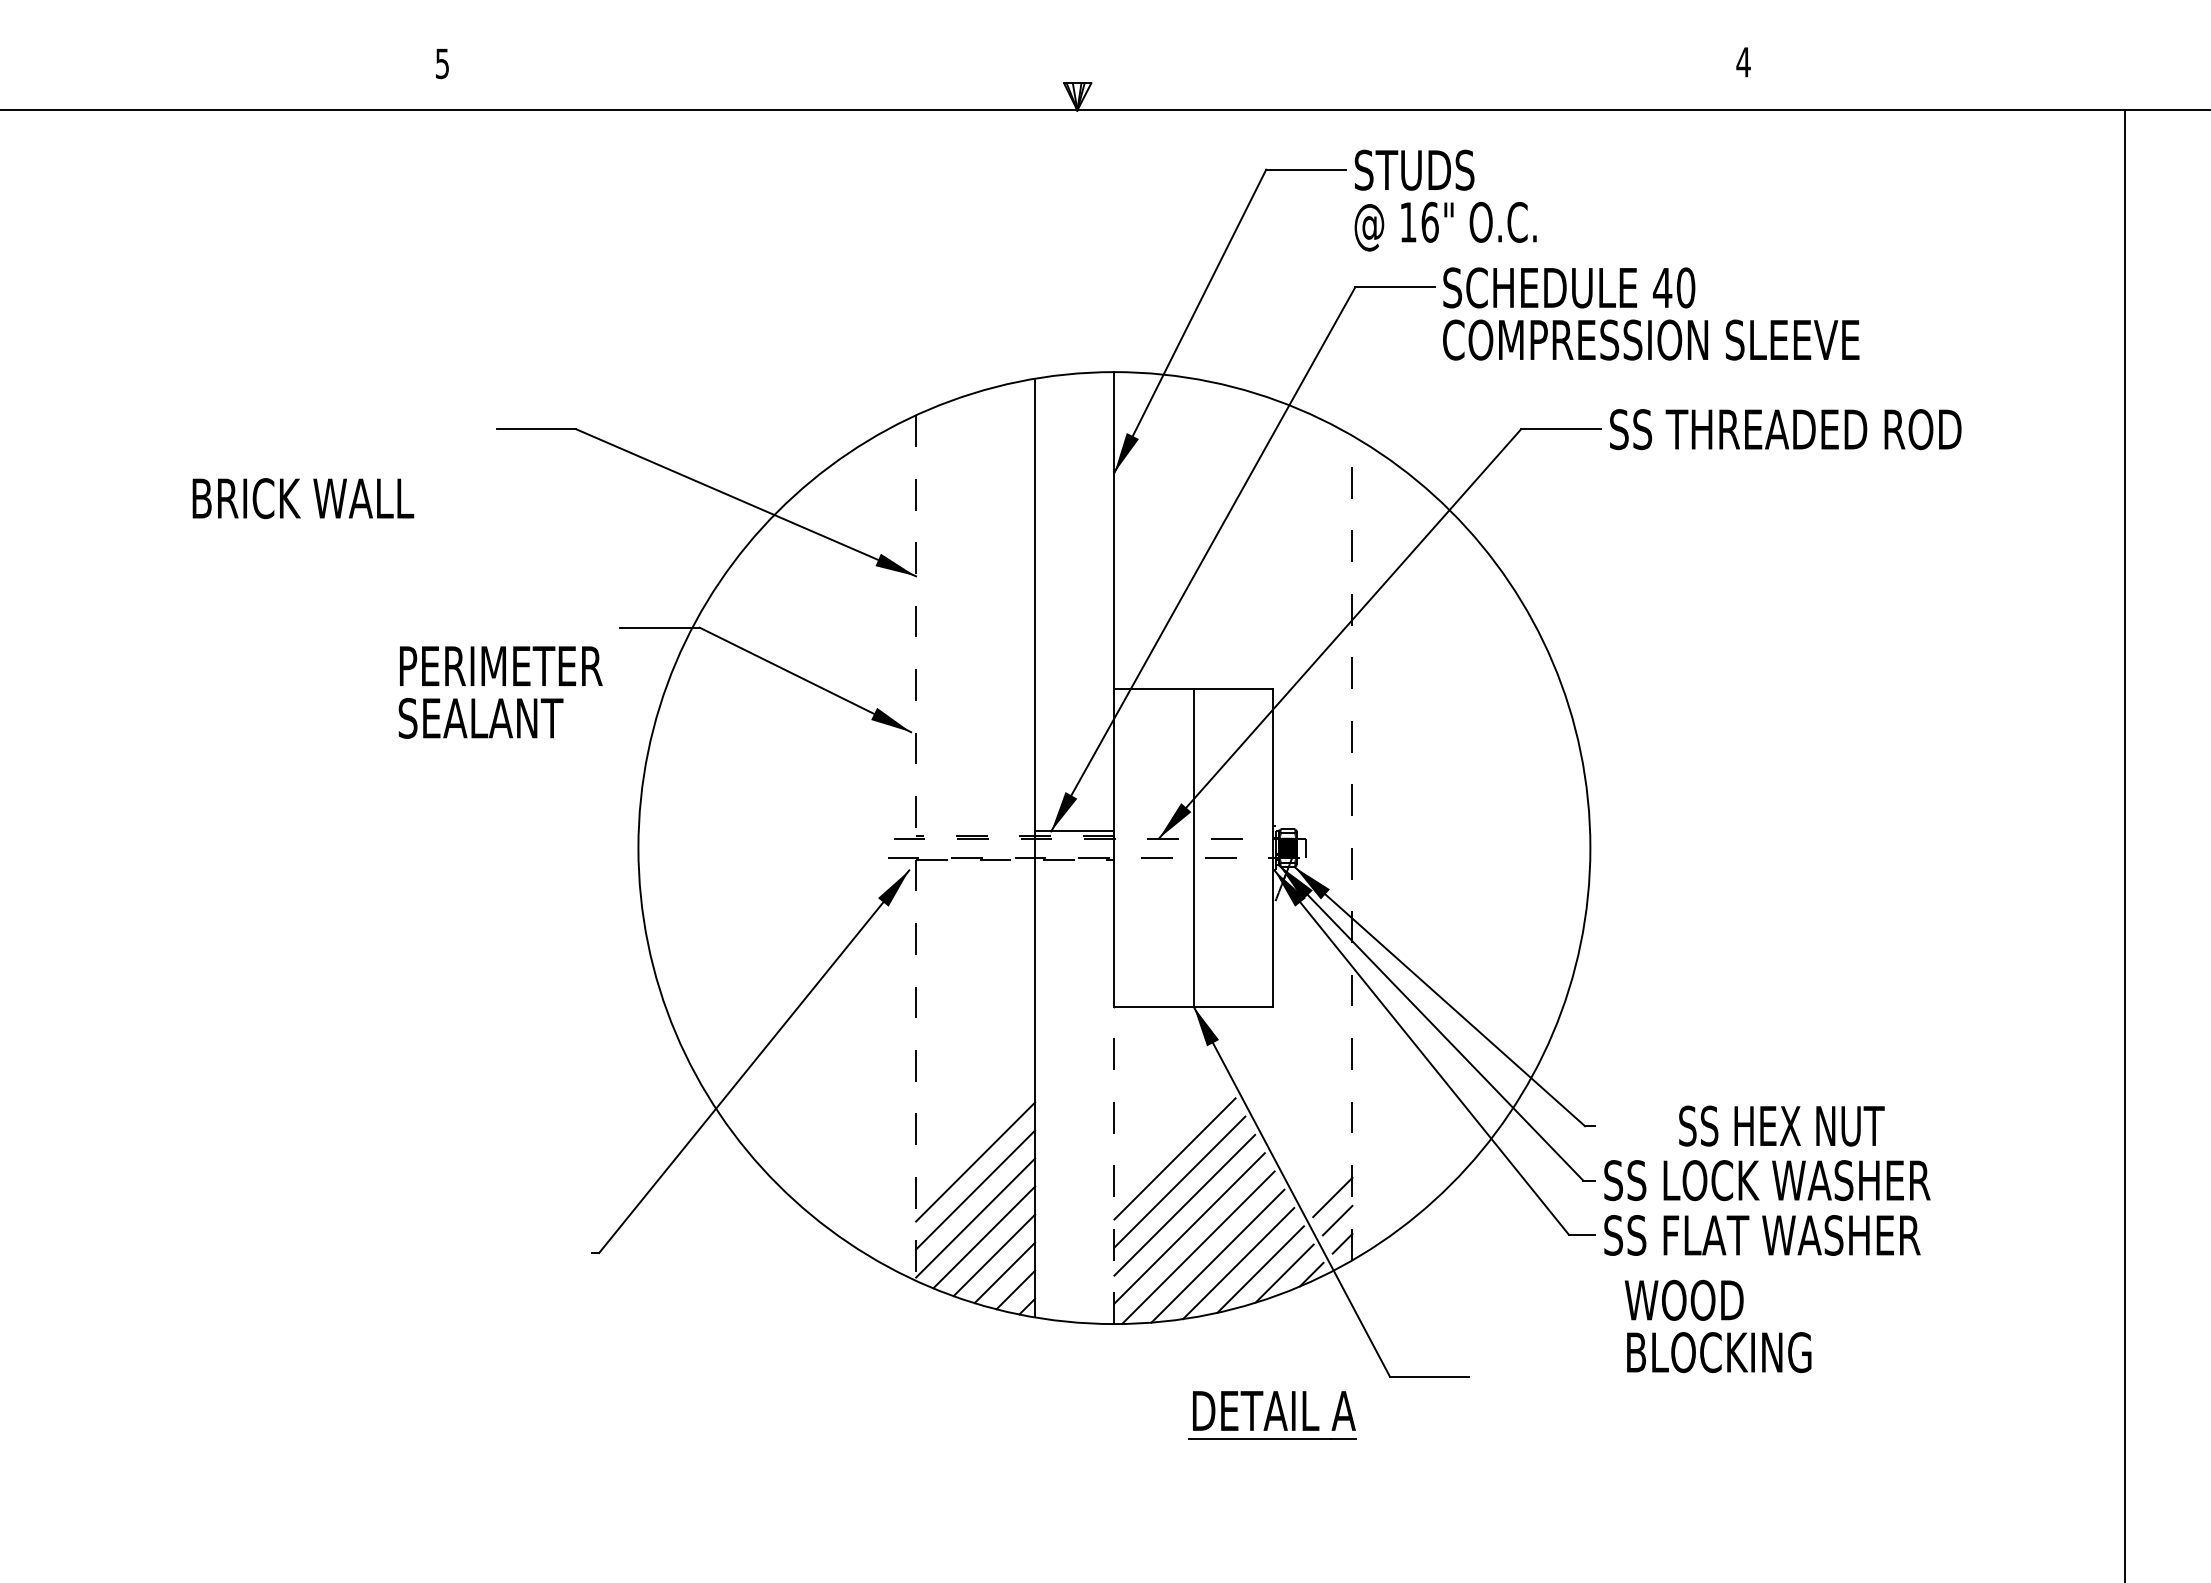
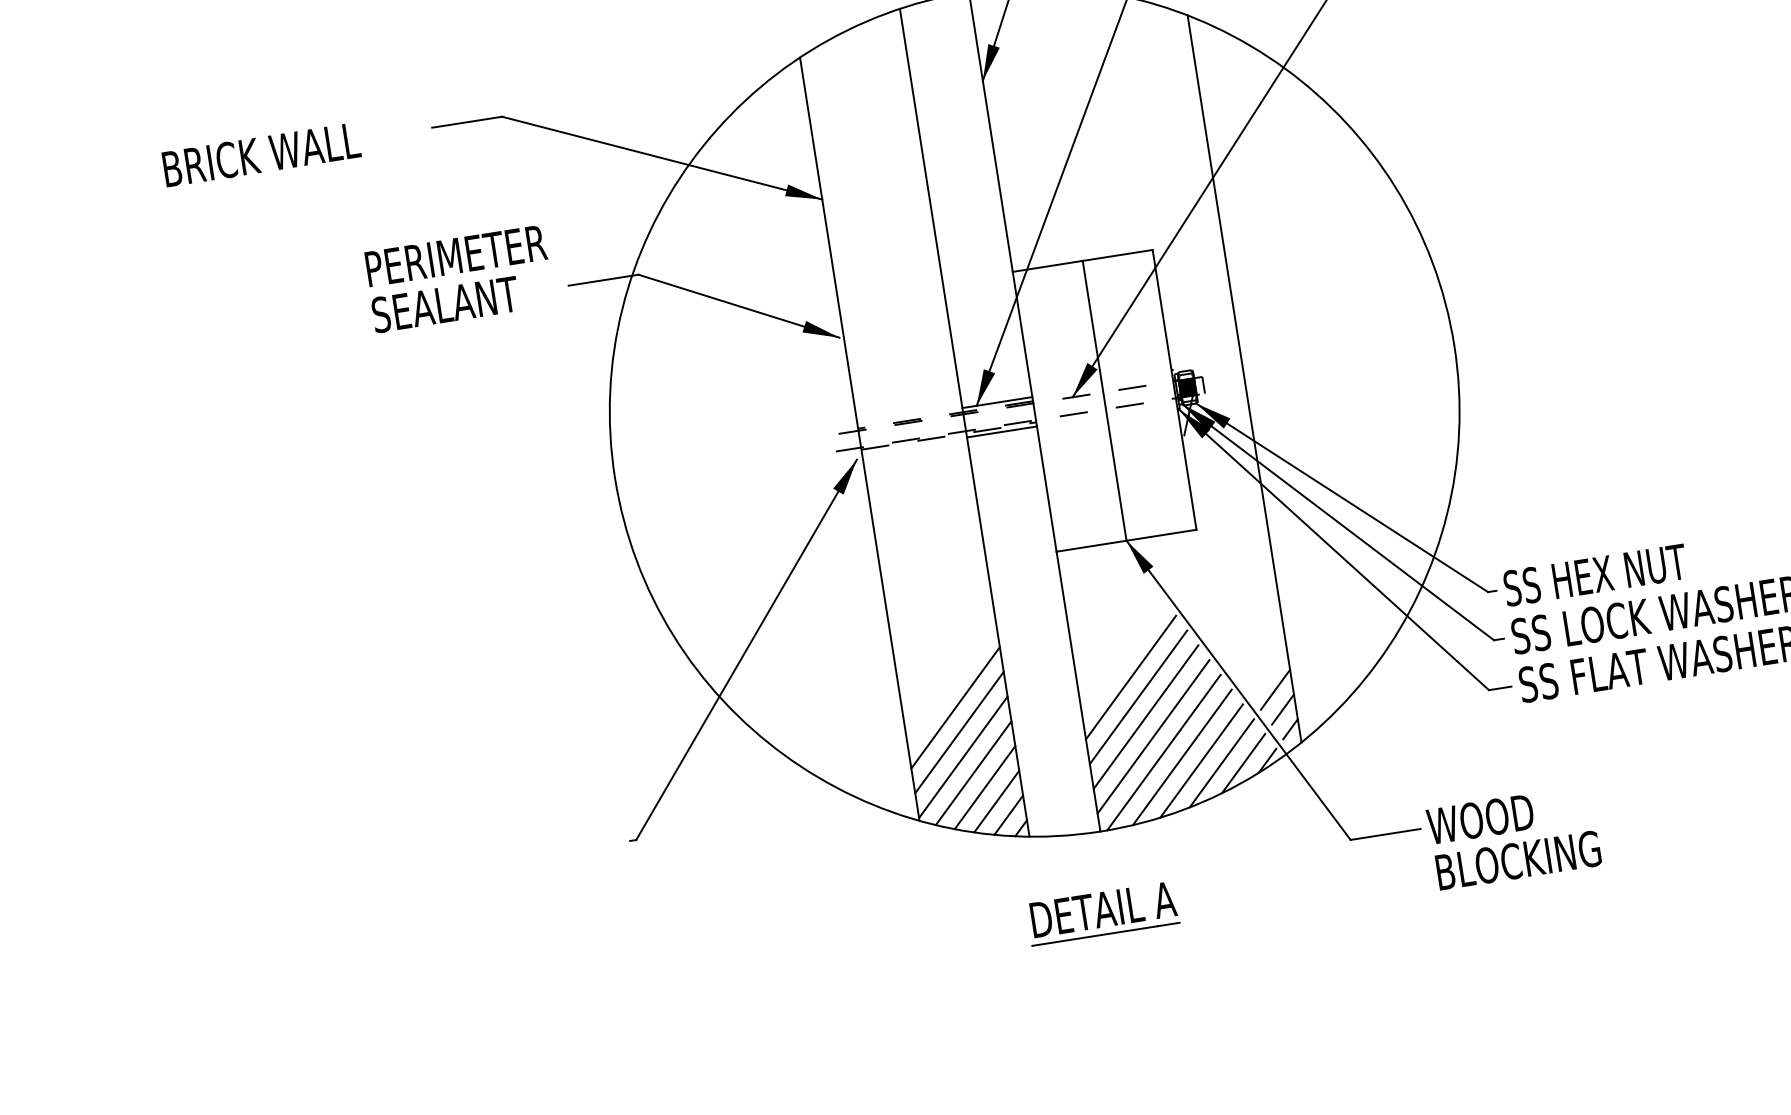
text: (303, 498) -> (261, 154), moved
text: (500, 692) -> (459, 279), moved
line: (1352, 847) -> (1244, 378), dashed -> solid
line: (916, 848) -> (860, 439), dashed -> solid
line: (1074, 864) -> (1001, 431), added
text: (1781, 1125) -> (1595, 574), moved
line: (1114, 1165) -> (1078, 691), dashed -> solid
text: (1718, 1326) -> (1514, 837), moved
part: (1272, 1415) -> (1102, 913), moved

